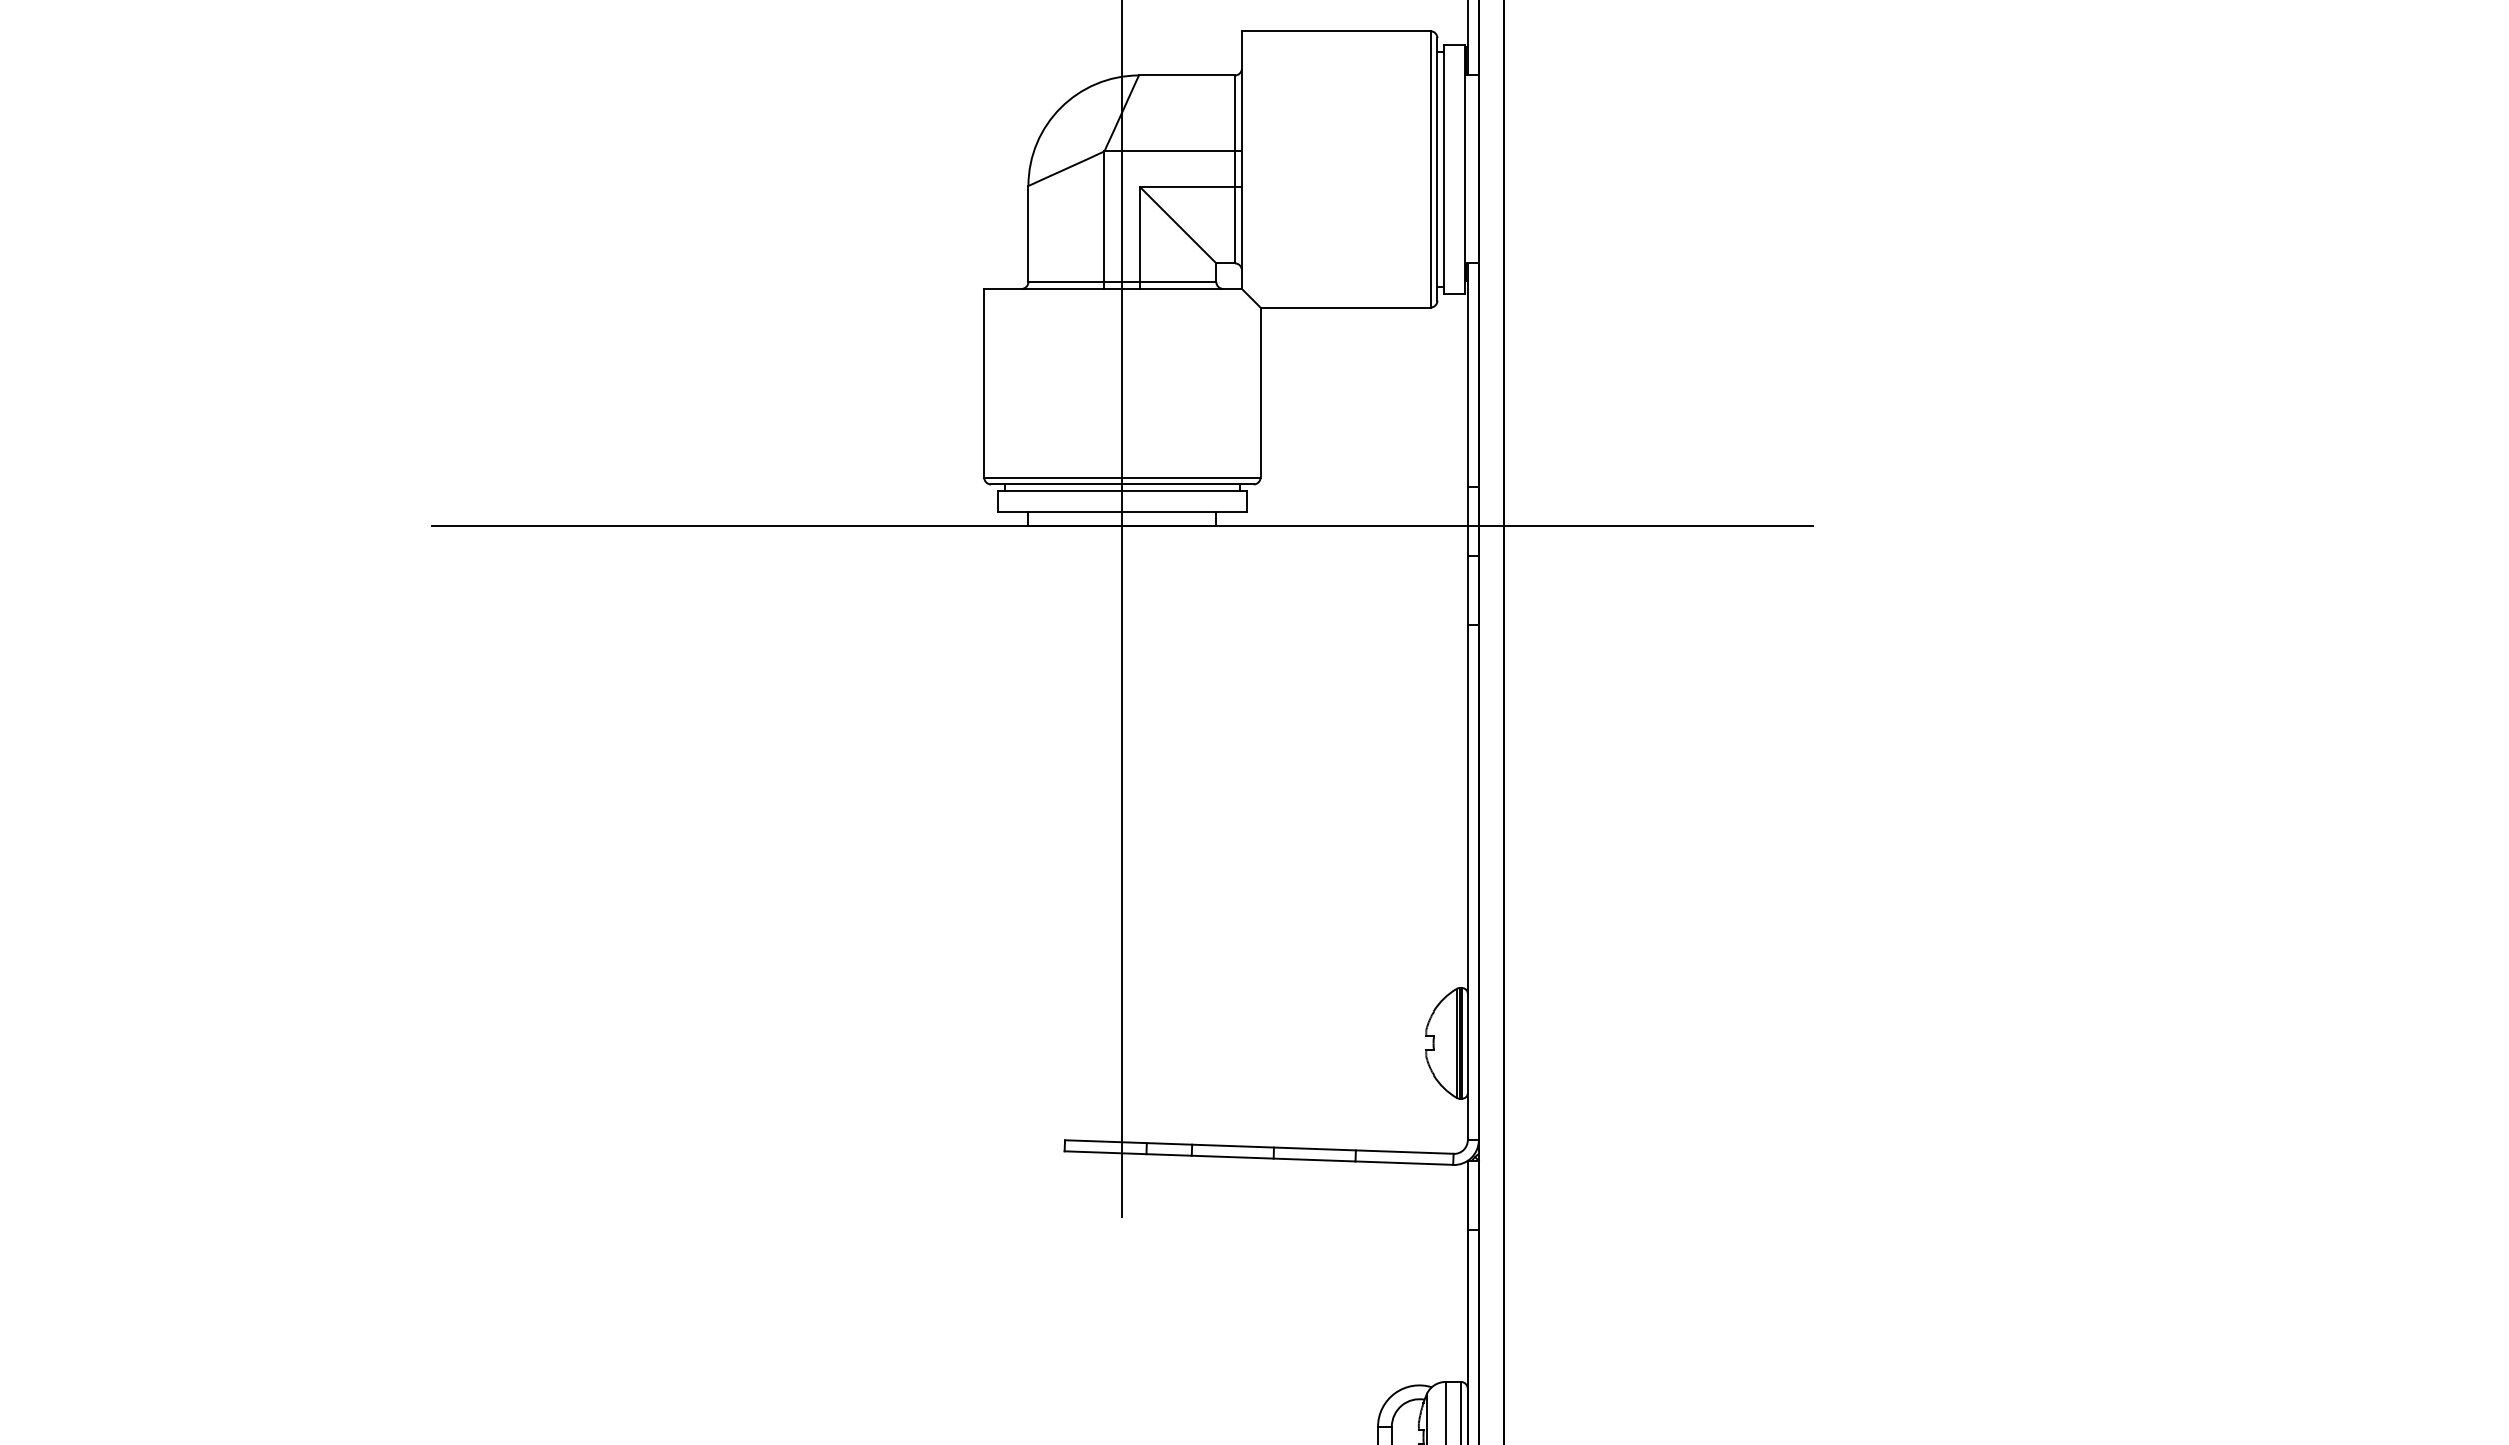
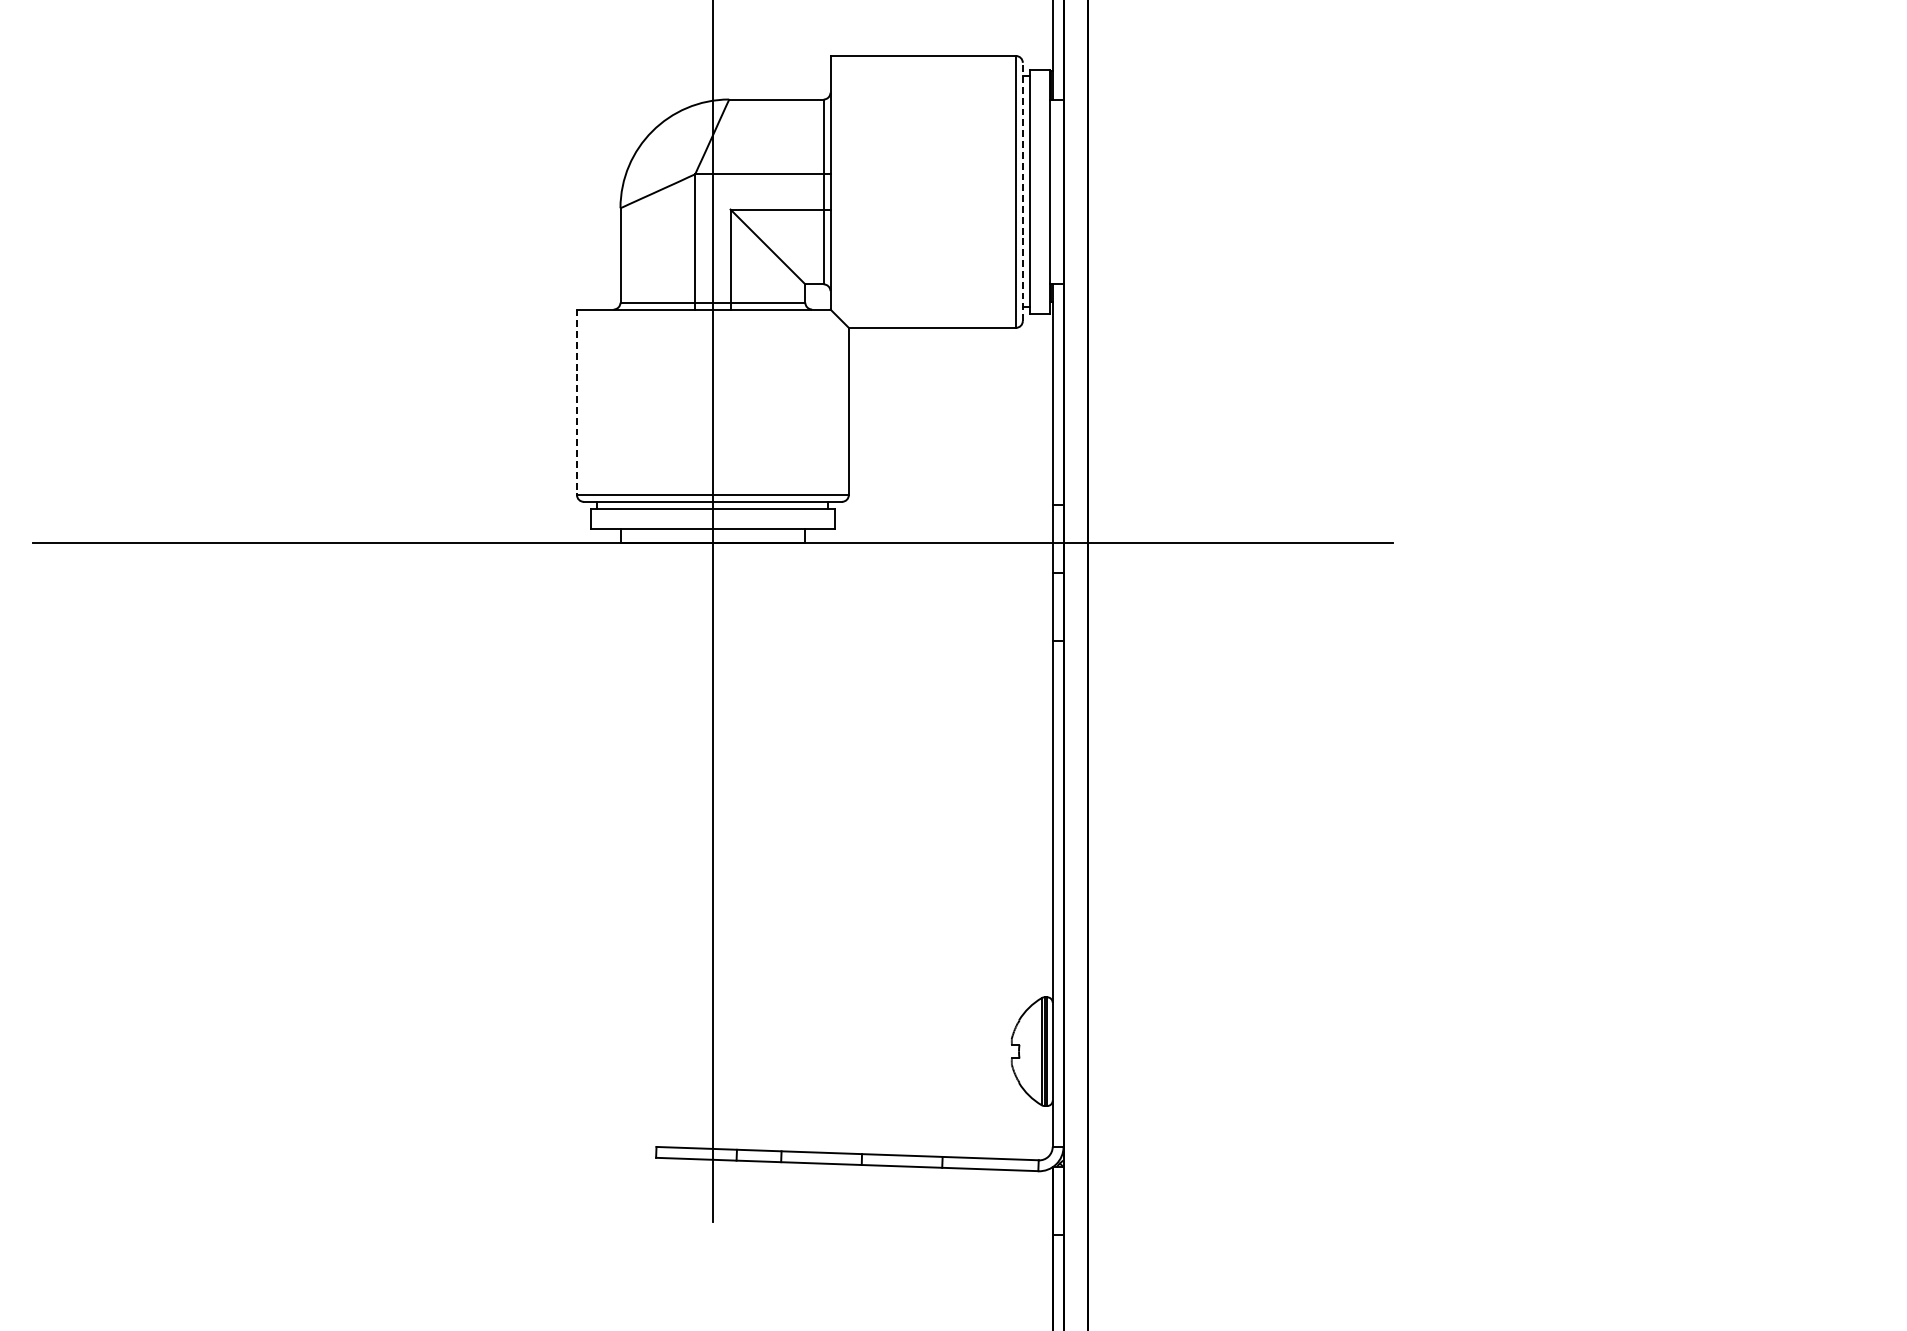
line: (1437, 168) -> (1022, 191), solid -> dashed
line: (984, 383) -> (577, 402), solid -> dashed

